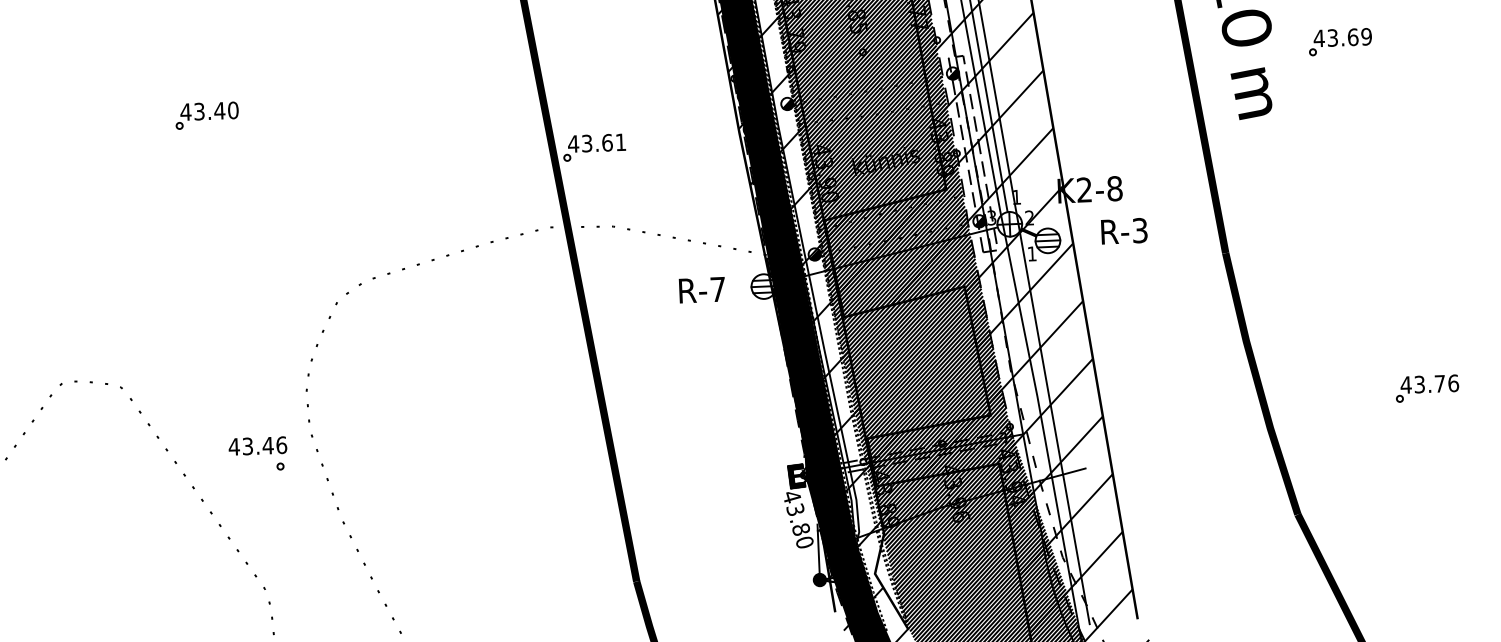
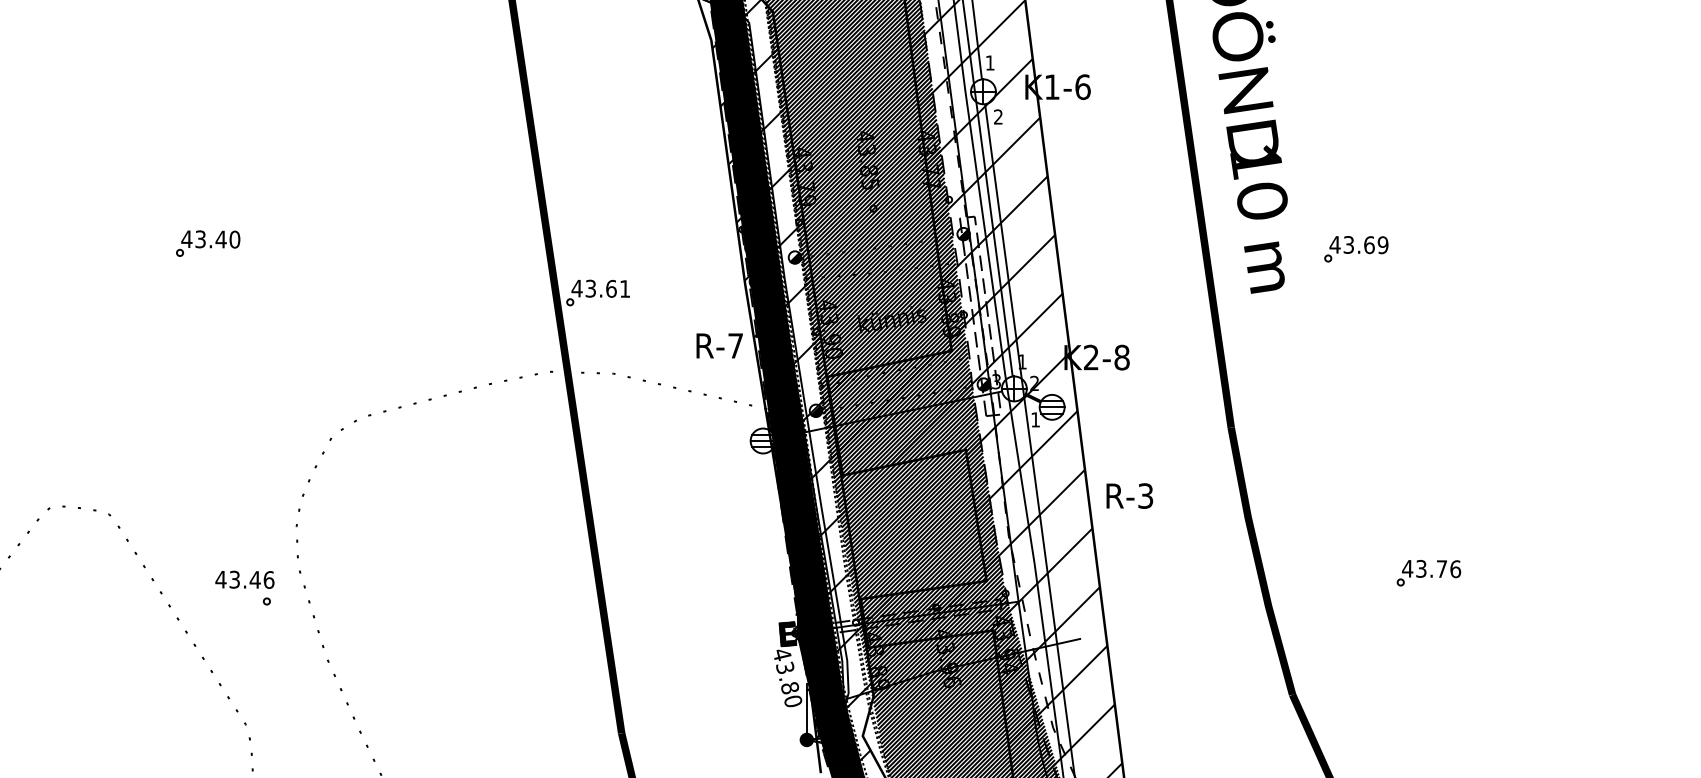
part: (1340, 42) -> (1356, 249), moved
text: (1124, 230) -> (1129, 495), moved
text: (702, 289) -> (719, 345), moved

